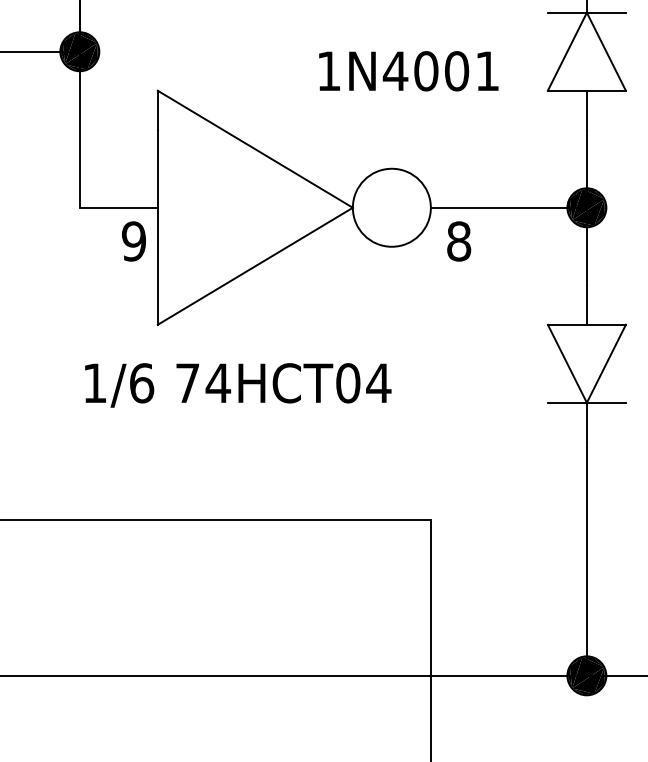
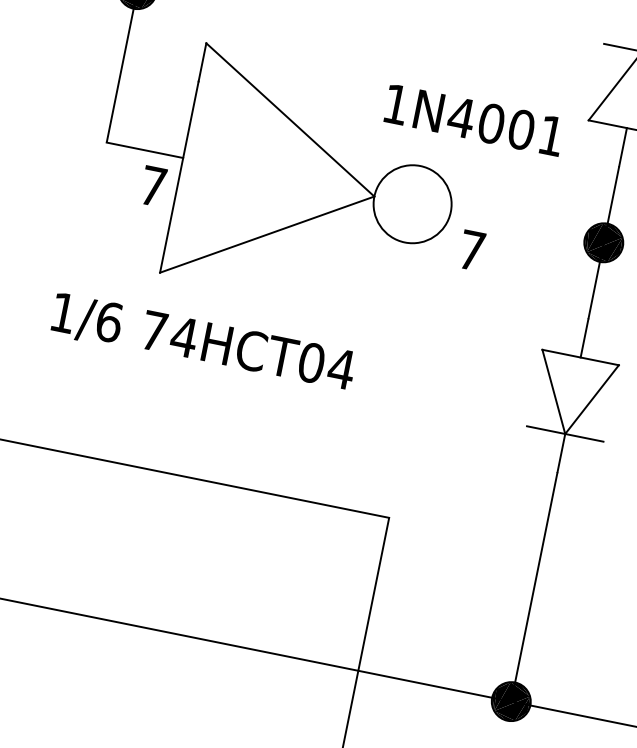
text: (408, 71) -> (474, 120), moved
line: (508, 207) -> (527, 227), removed
text: (133, 241) -> (152, 186), 9 -> 7
text: (459, 241) -> (472, 250), 8 -> 7
text: (238, 385) -> (203, 343), moved

